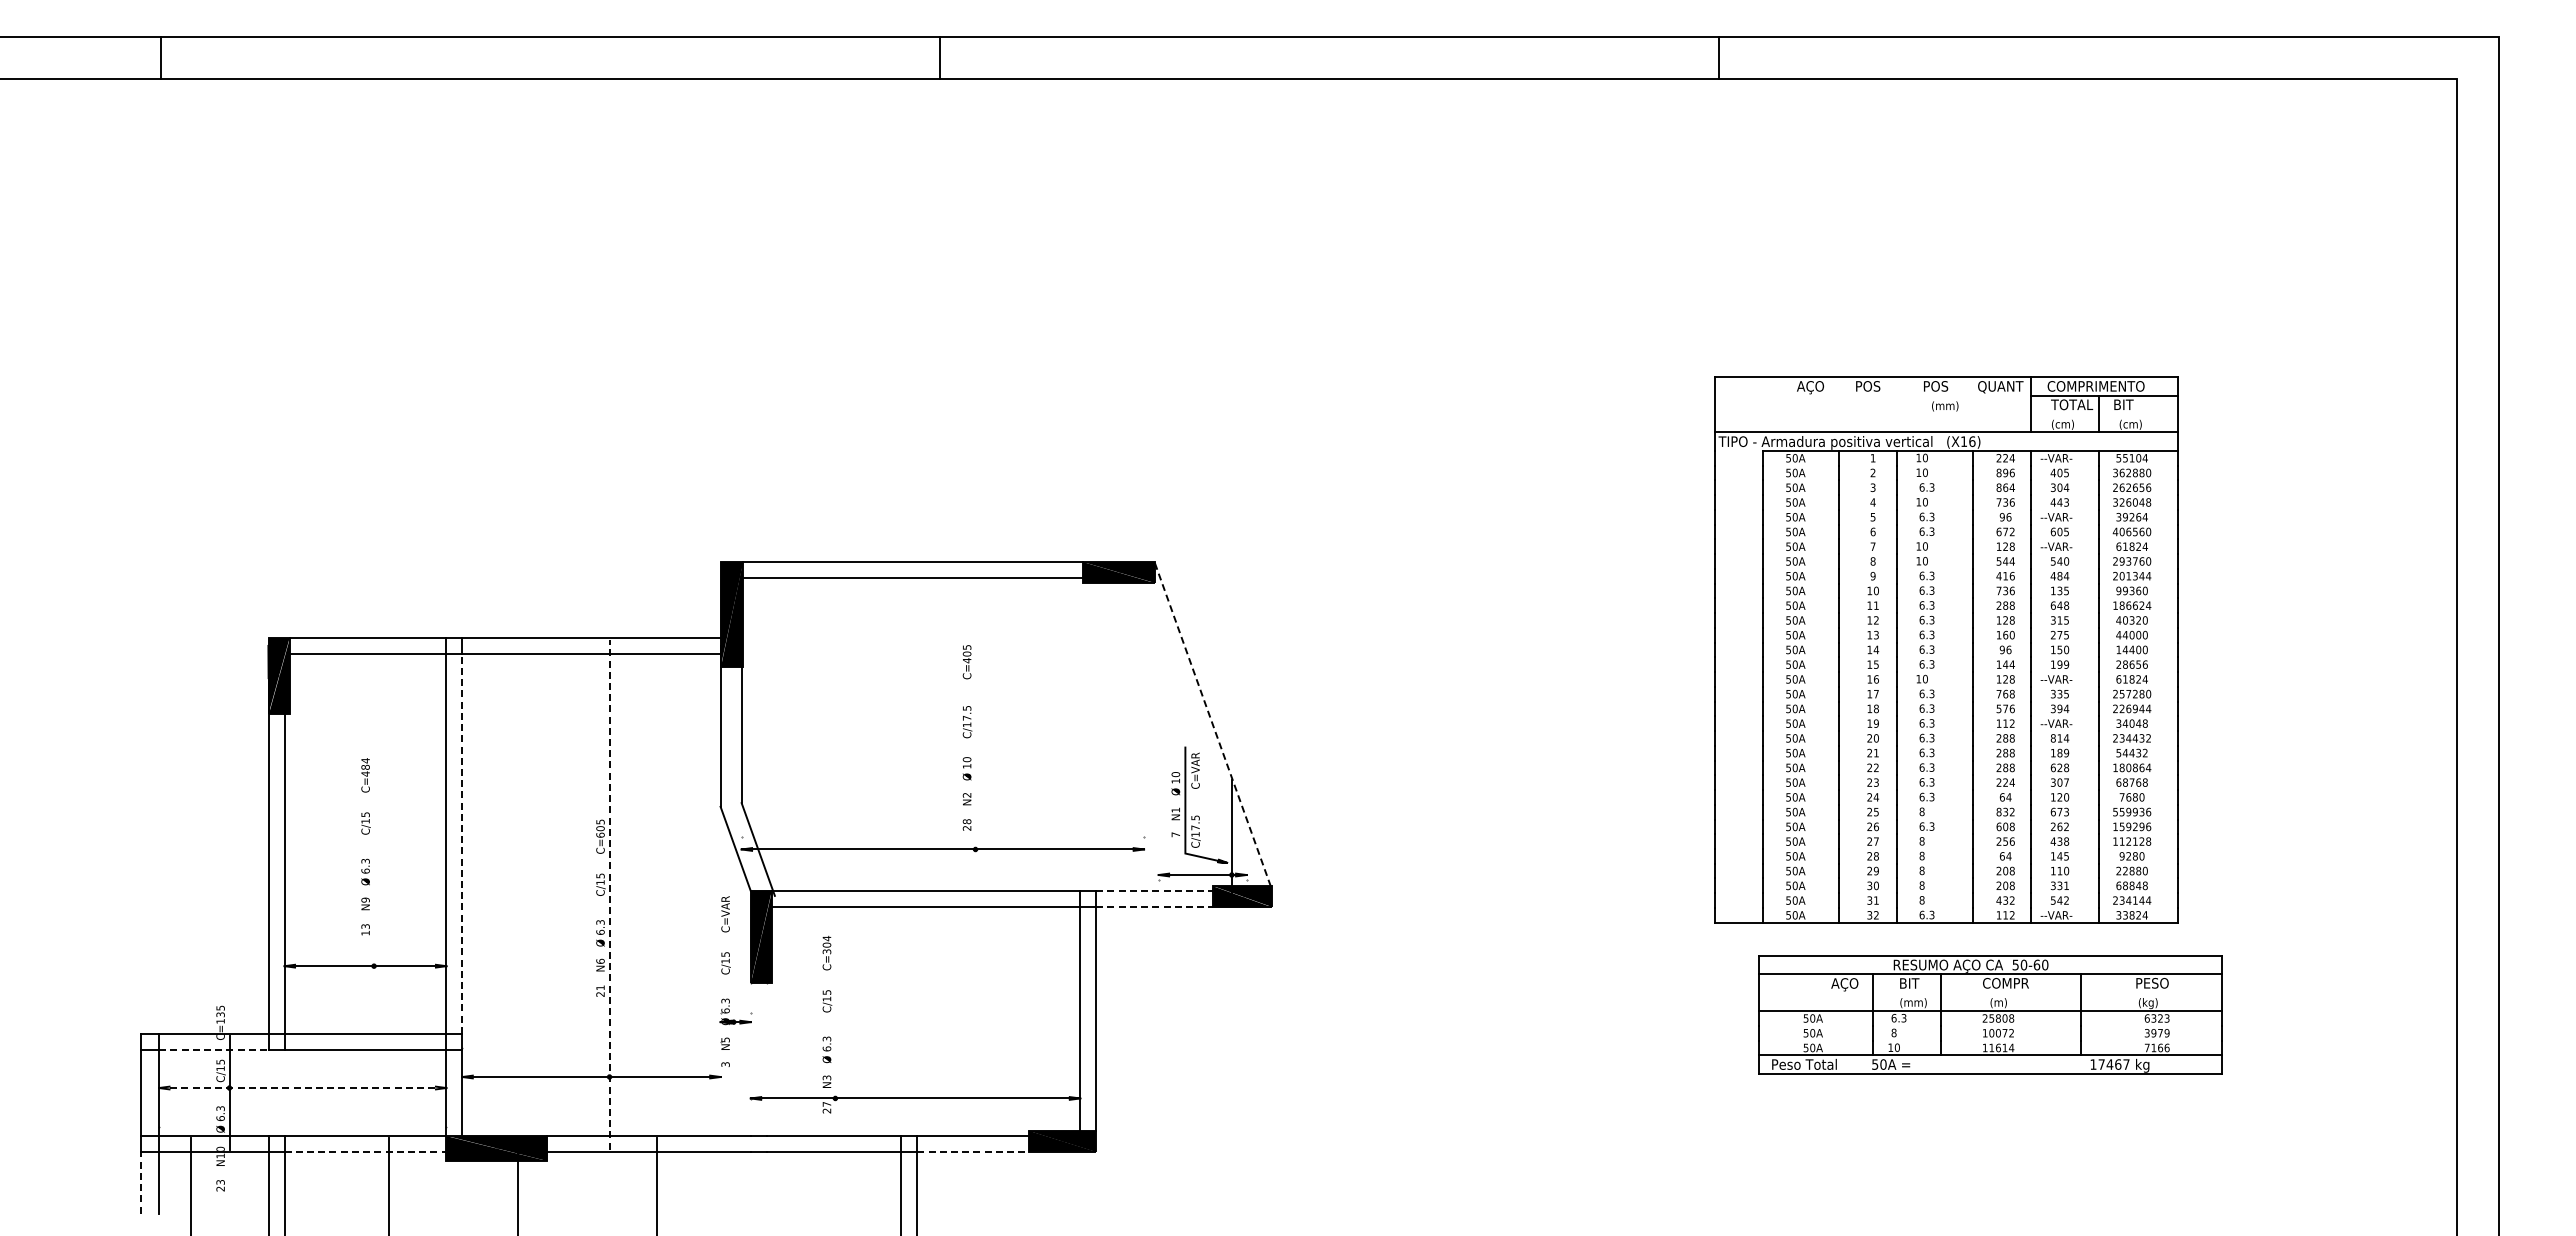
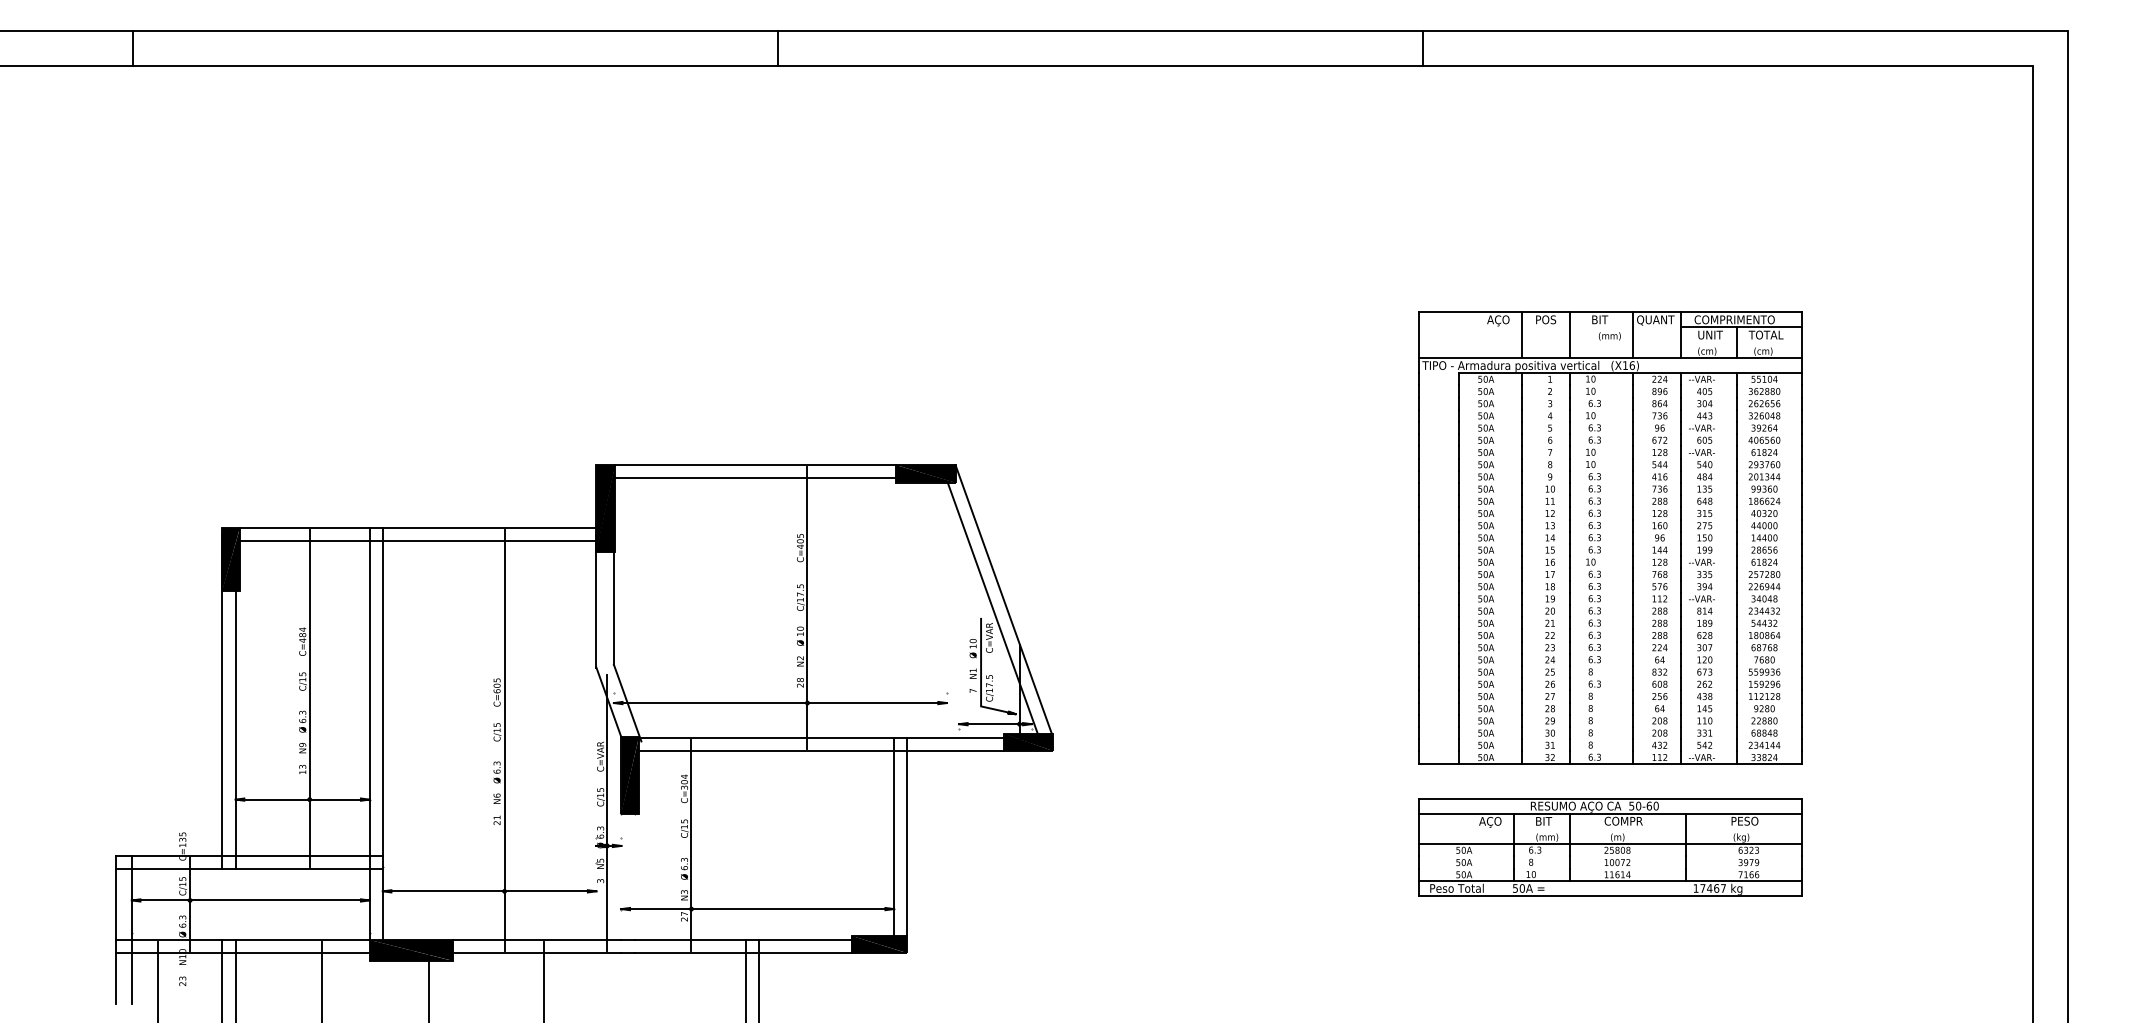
text: (1936, 386) -> (1602, 319), POS -> BIT
line: (1838, 404) -> (1521, 334), added
line: (1896, 404) -> (1569, 334), added
line: (1973, 404) -> (1633, 334), added
text: (2072, 404) -> (1715, 334), TOTAL -> UNIT
text: (2134, 404) -> (1766, 334), BIT -> TOTAL
line: (1212, 723) -> (1003, 598), dashed -> solid
line: (975, 734) -> (807, 607), added
line: (1199, 734) -> (992, 607), added
line: (374, 843) -> (310, 698), added
line: (462, 843) -> (382, 698), dashed -> solid
line: (1154, 891) -> (955, 737), dashed -> solid
line: (609, 894) -> (504, 740), dashed -> solid
line: (1154, 907) -> (955, 751), dashed -> solid
line: (733, 982) -> (607, 813), added
part: (1990, 1014) -> (1610, 847), moved
line: (835, 1021) -> (691, 845), added
line: (213, 1049) -> (176, 868), dashed -> solid
line: (302, 1088) -> (250, 900), dashed -> solid
line: (365, 1151) -> (302, 952), dashed -> solid
line: (973, 1151) -> (805, 952), dashed -> solid
line: (140, 1182) -> (116, 978), dashed -> solid

